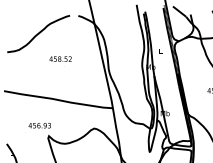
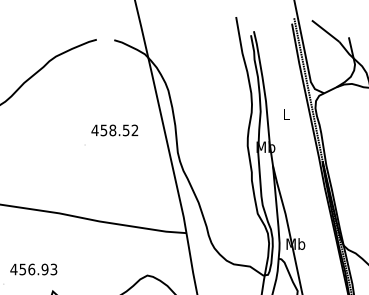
text: (60, 58) -> (114, 129), moved

